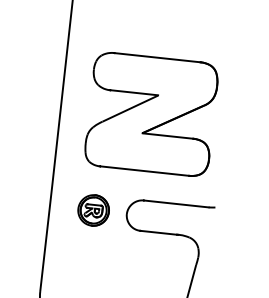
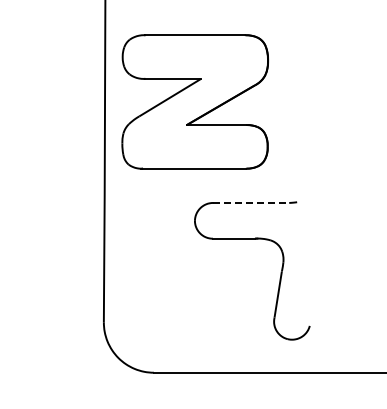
part: (150, 113) -> (194, 101), moved
line: (176, 203) -> (251, 202), solid -> dashed
part: (93, 210) -> (155, 220), removed

